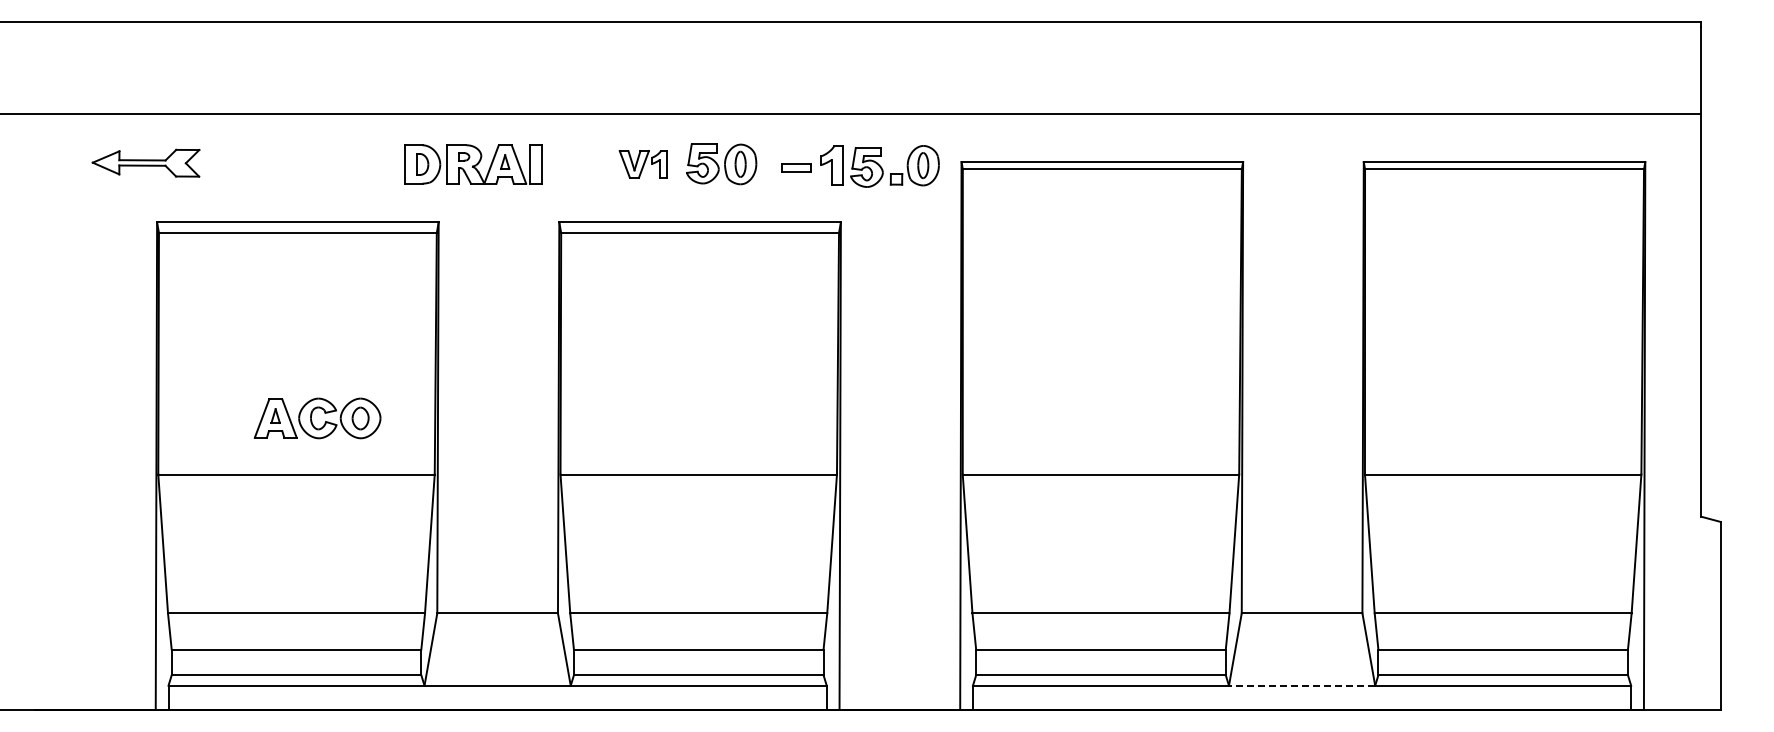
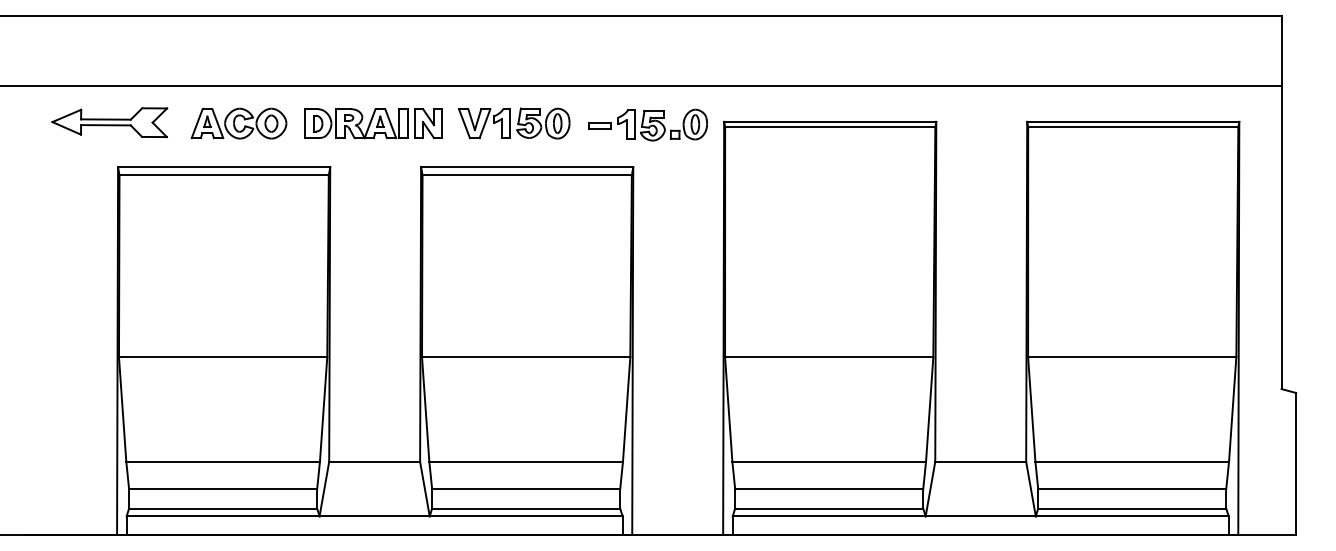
part: (145, 163) -> (109, 122), size x1.43
part: (569, 164) -> (428, 123), added
part: (643, 164) -> (484, 123), size x1.43
part: (317, 418) -> (238, 123), moved
line: (1301, 685) -> (980, 516), dashed -> solid

